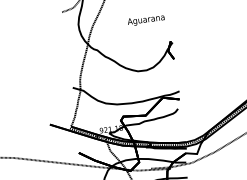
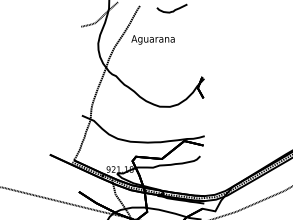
text: (145, 19) -> (152, 39), moved

